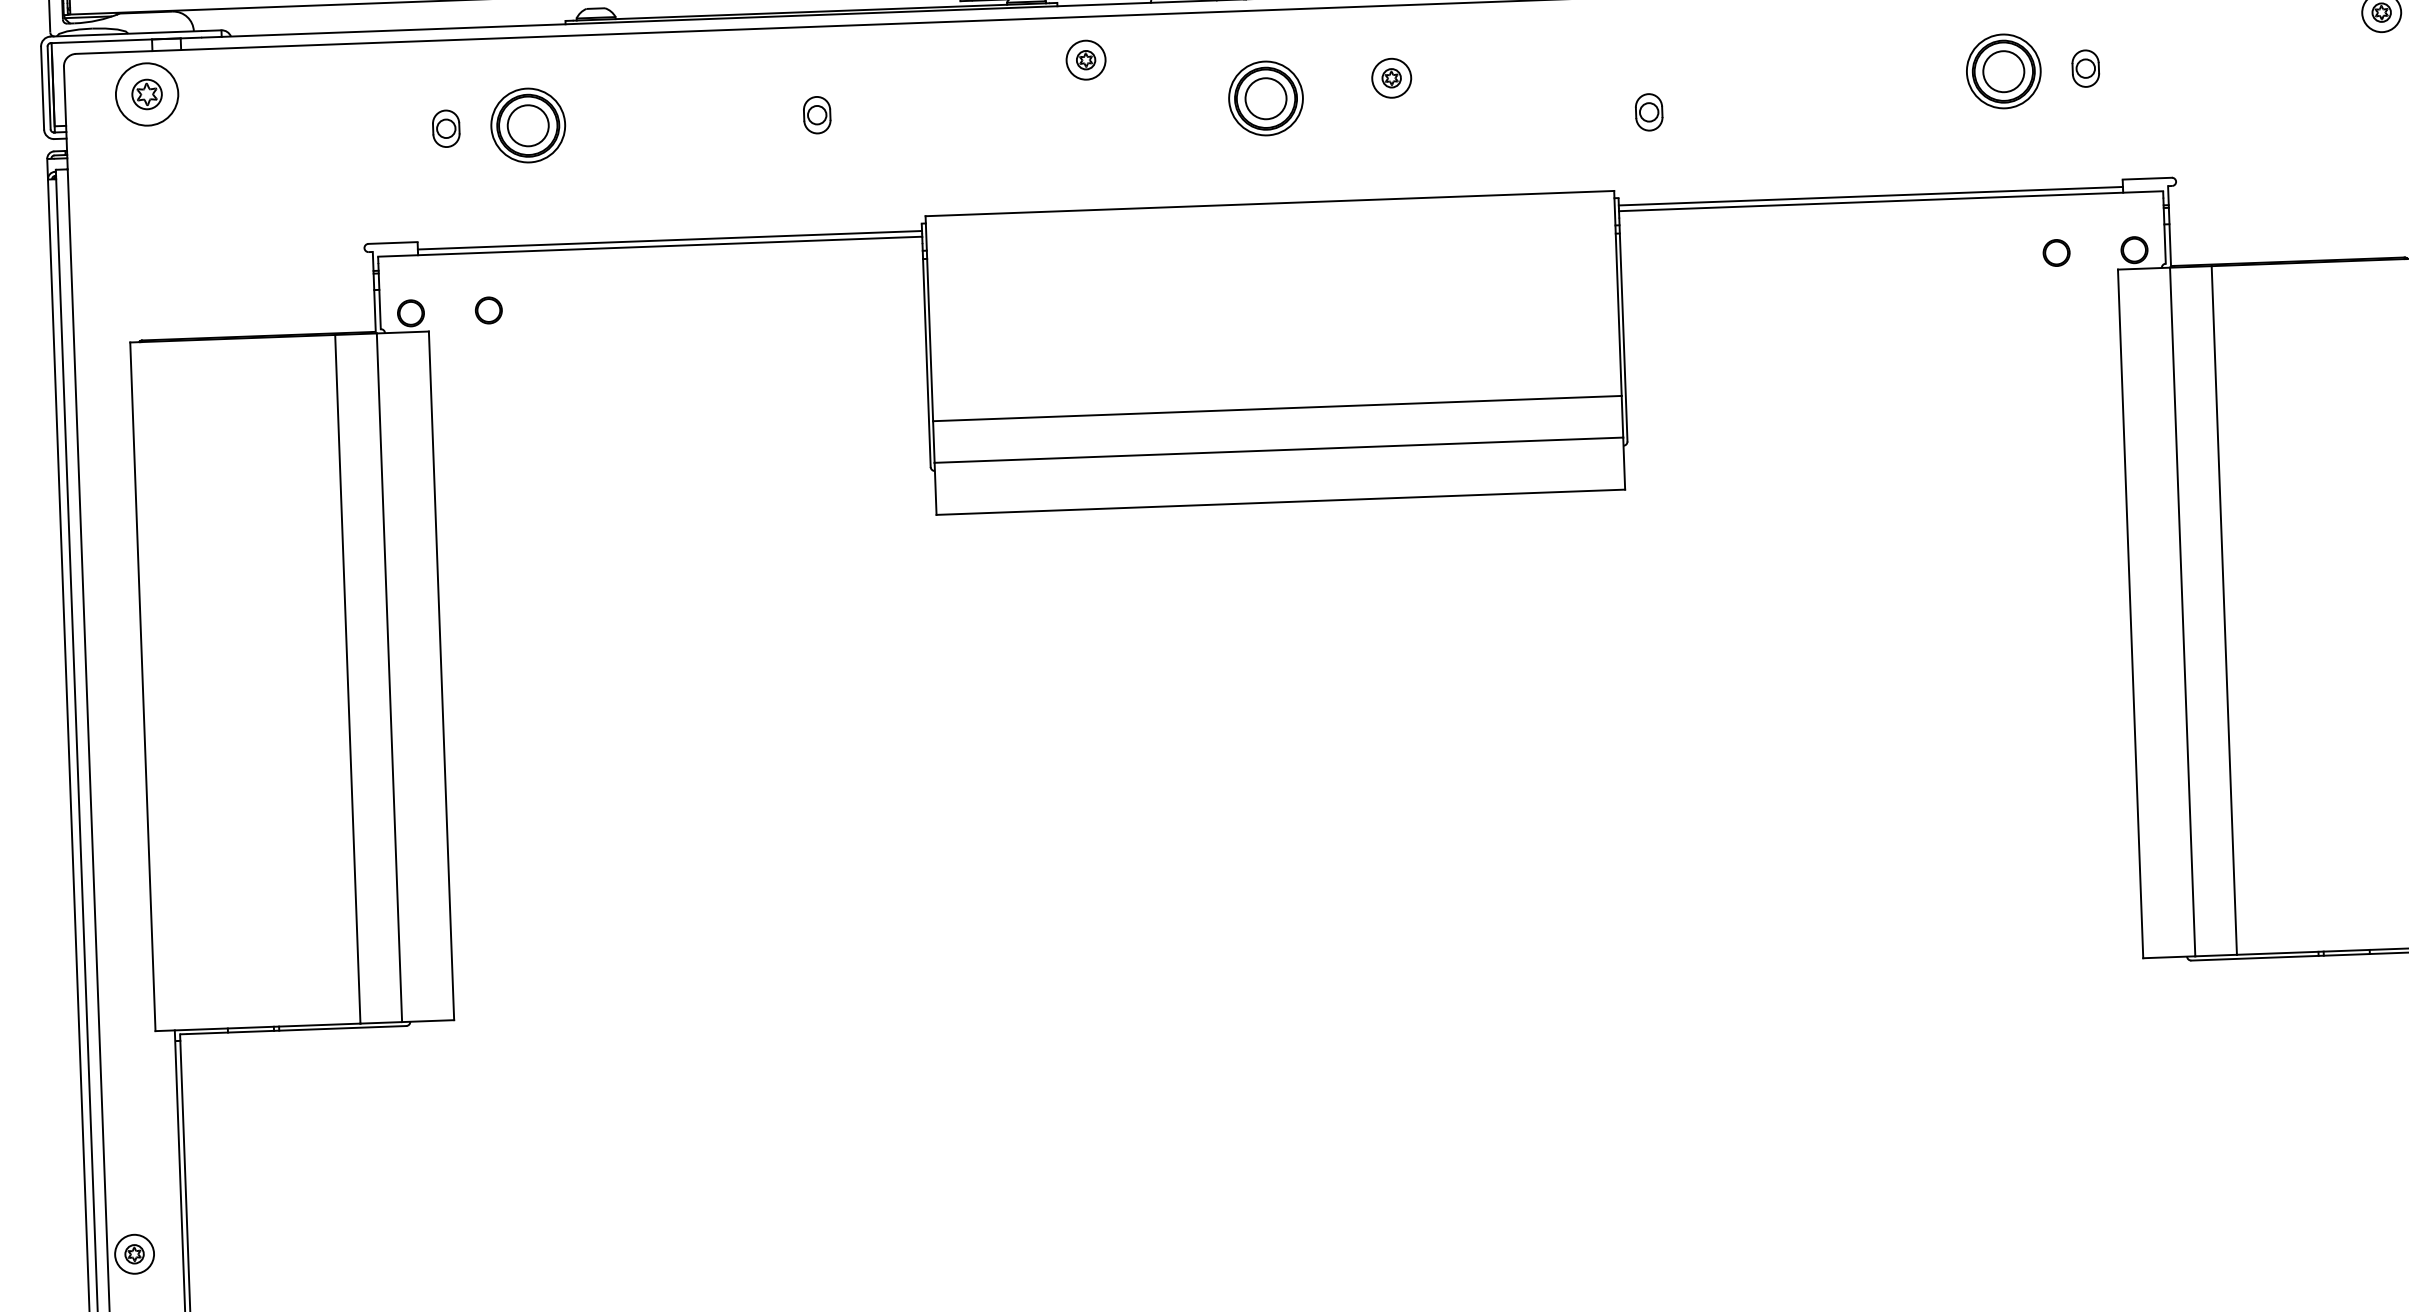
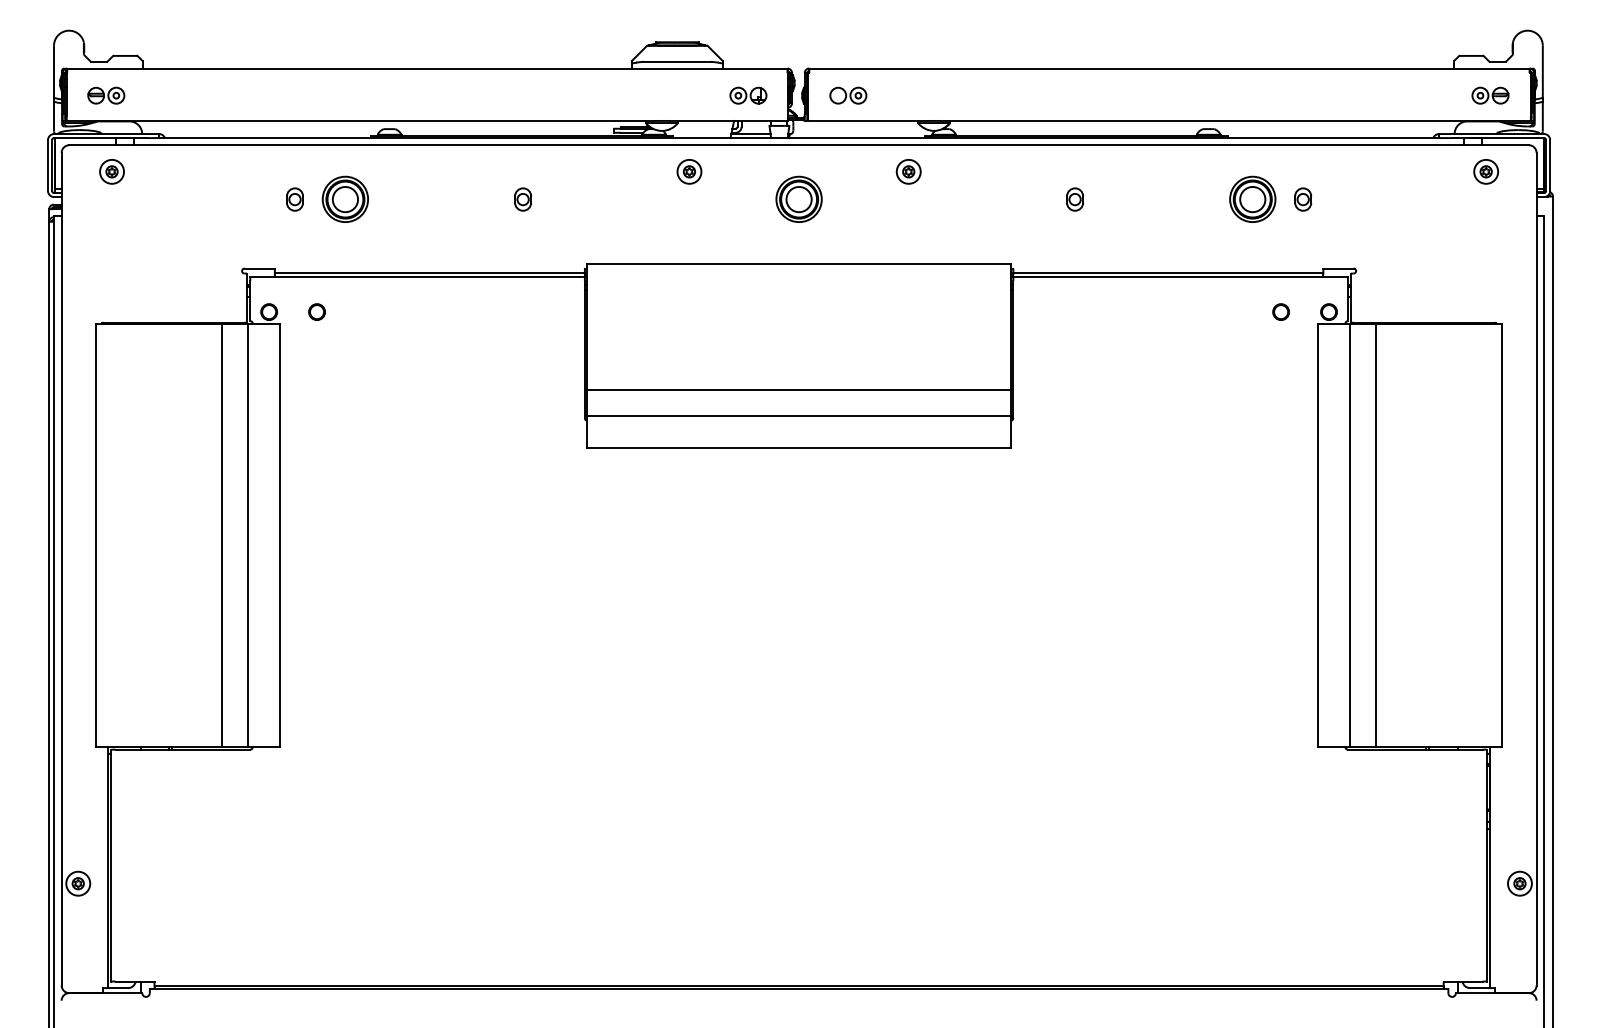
part: (1391, 77) -> (908, 171), moved
part: (146, 94) -> (111, 171), size x0.62
part: (1648, 112) -> (1074, 199), moved

